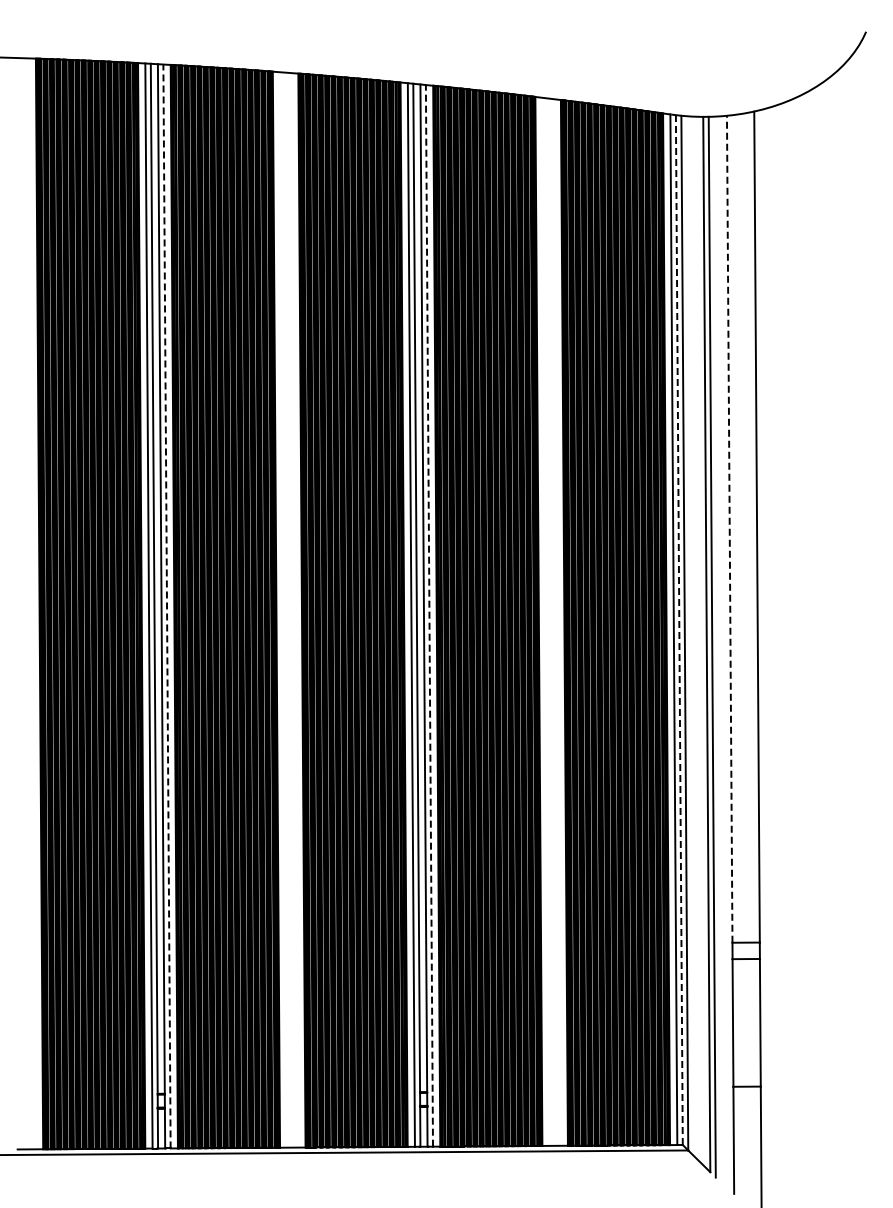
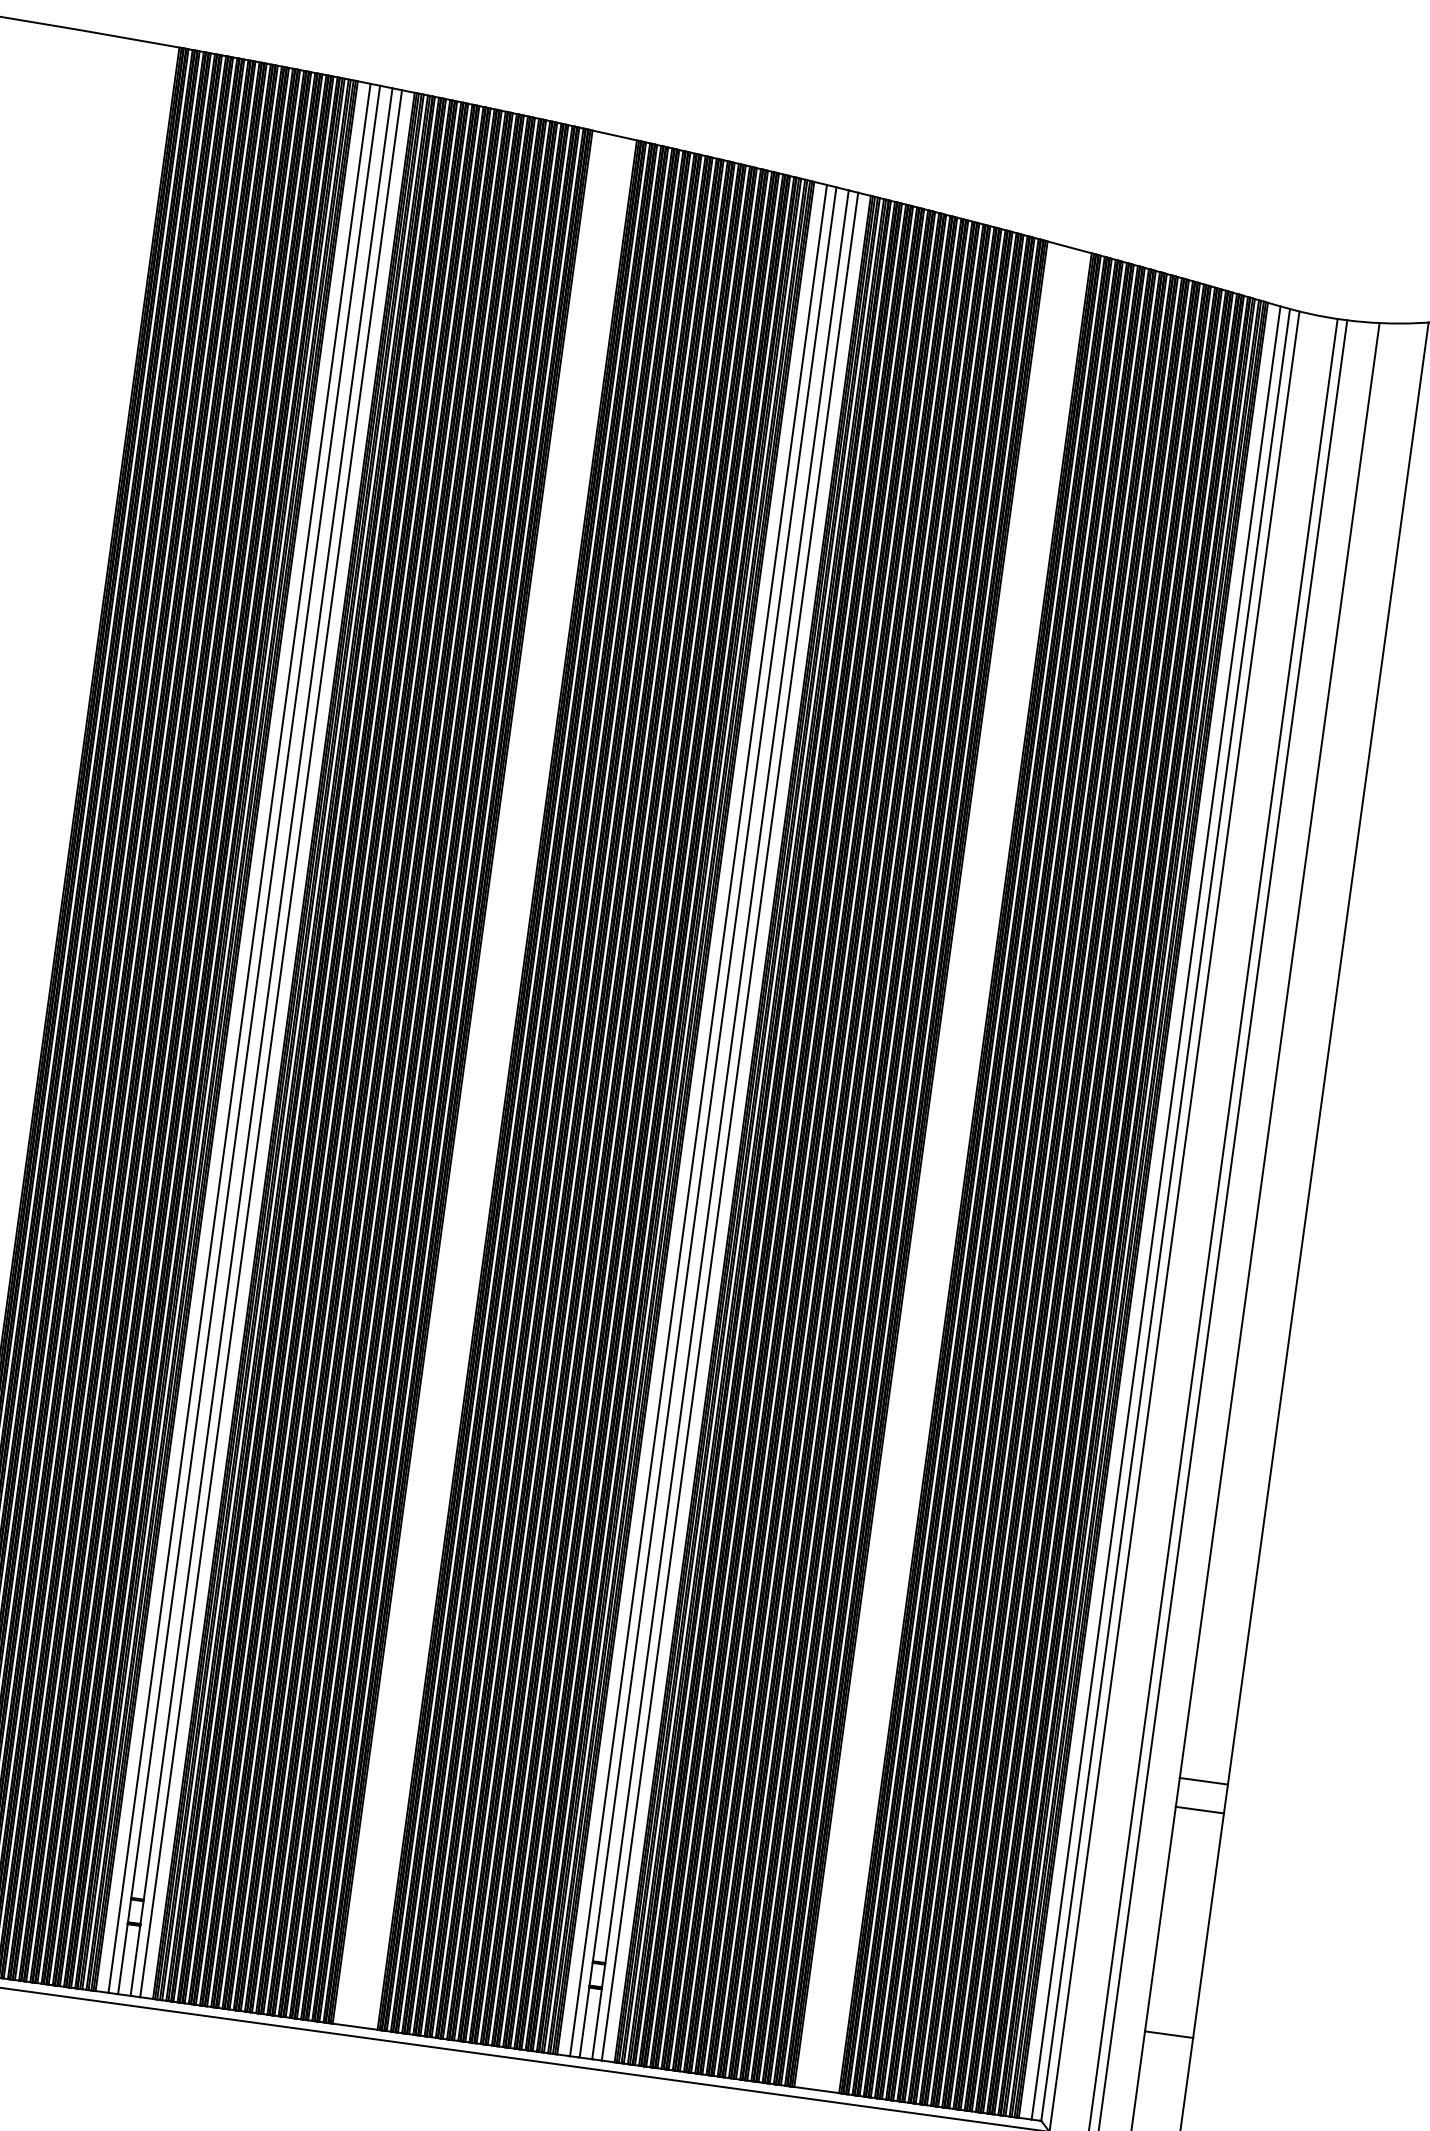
line: (729, 528) -> (1279, 1049), dashed -> solid
line: (167, 606) -> (271, 1043), dashed -> solid
line: (429, 615) -> (730, 1126), dashed -> solid
line: (679, 630) -> (1165, 1215), dashed -> solid

